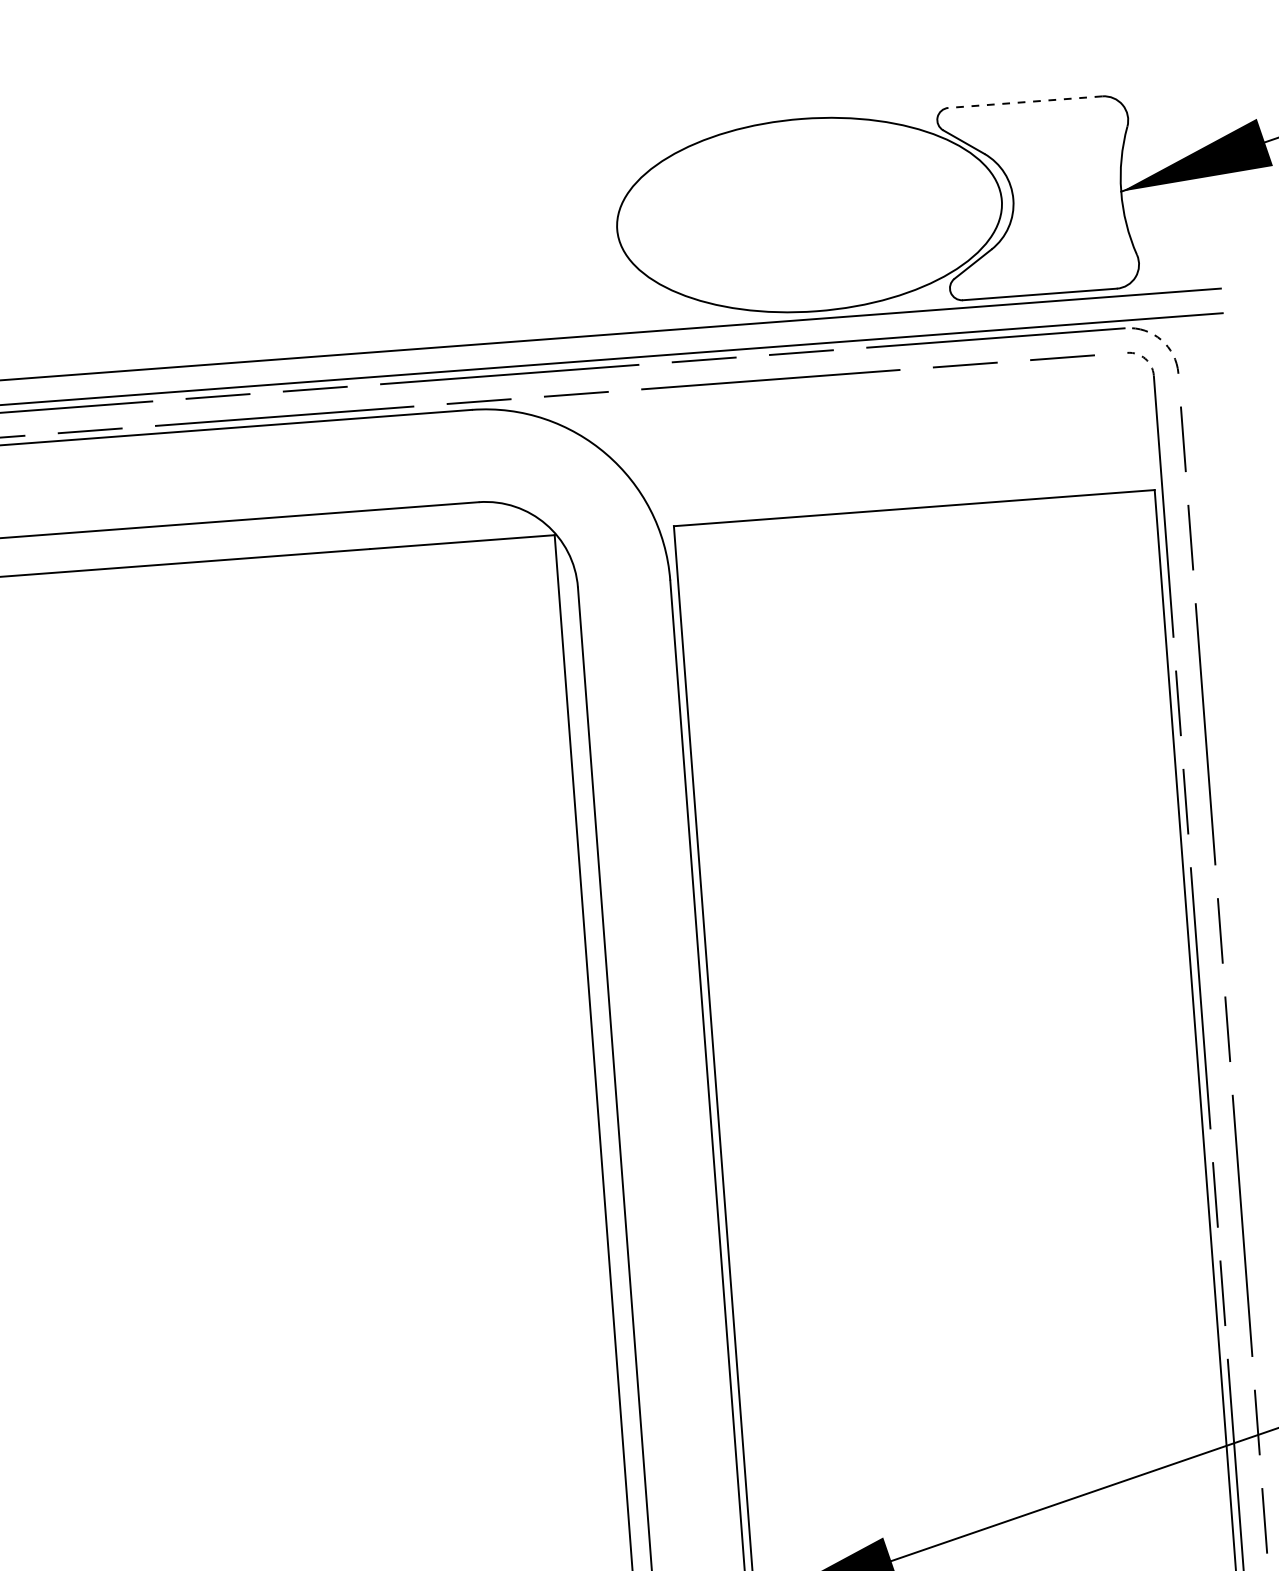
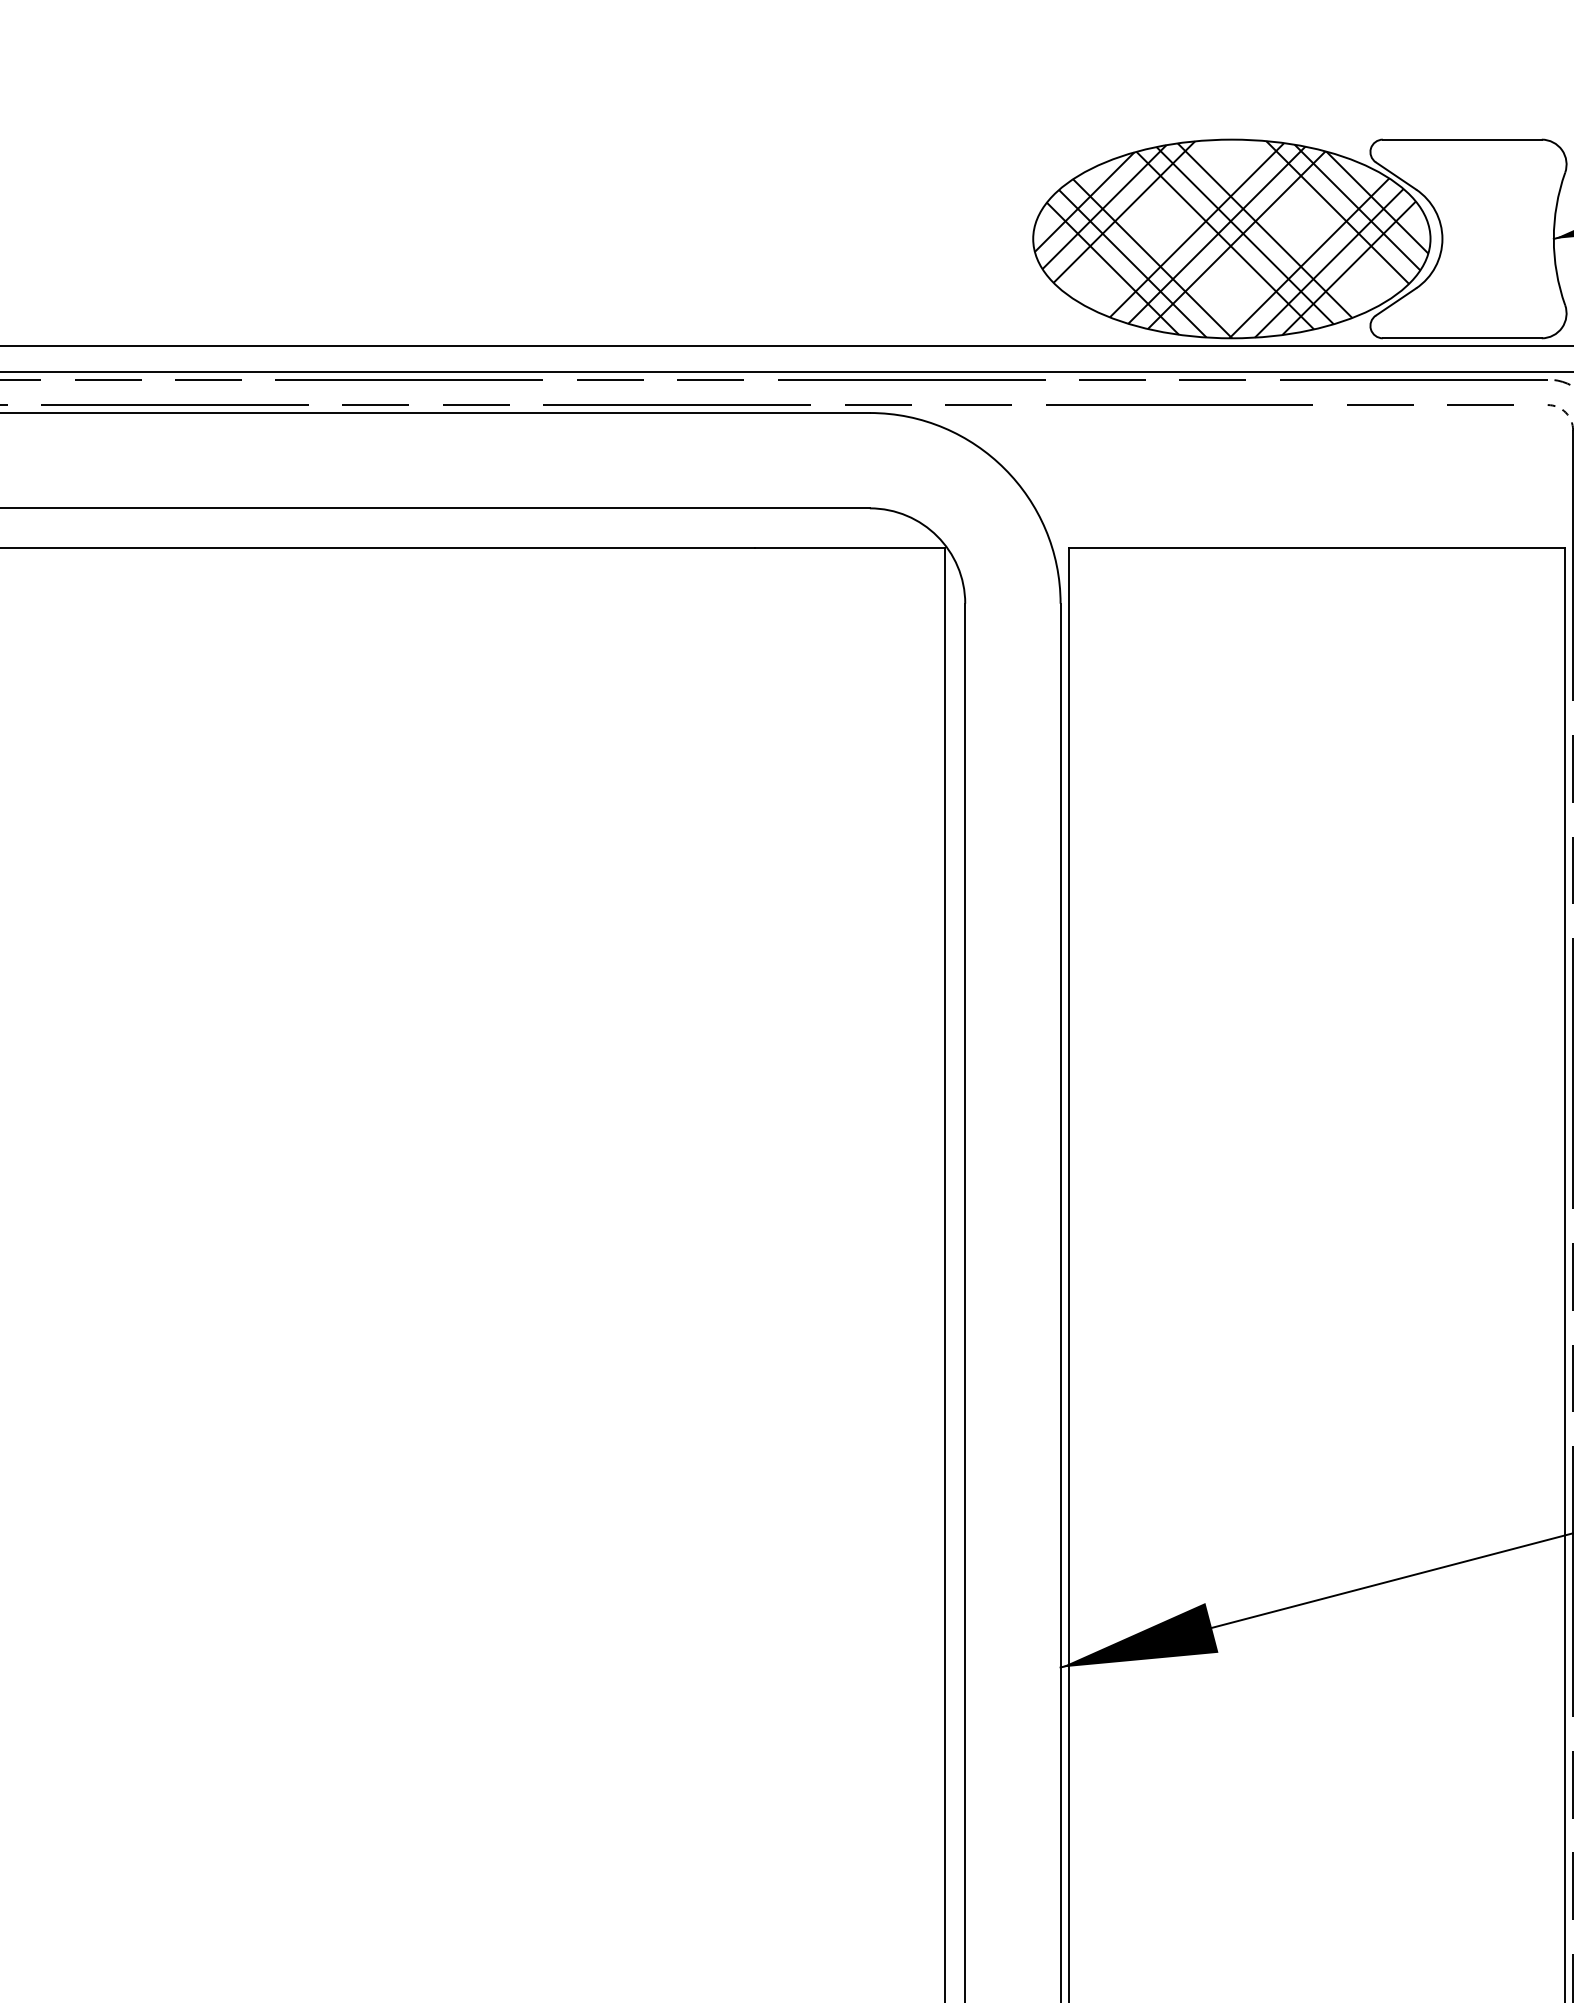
line: (1024, 102) -> (1461, 139), dashed -> solid
hatch: (809, 215) -> (1231, 239), added

